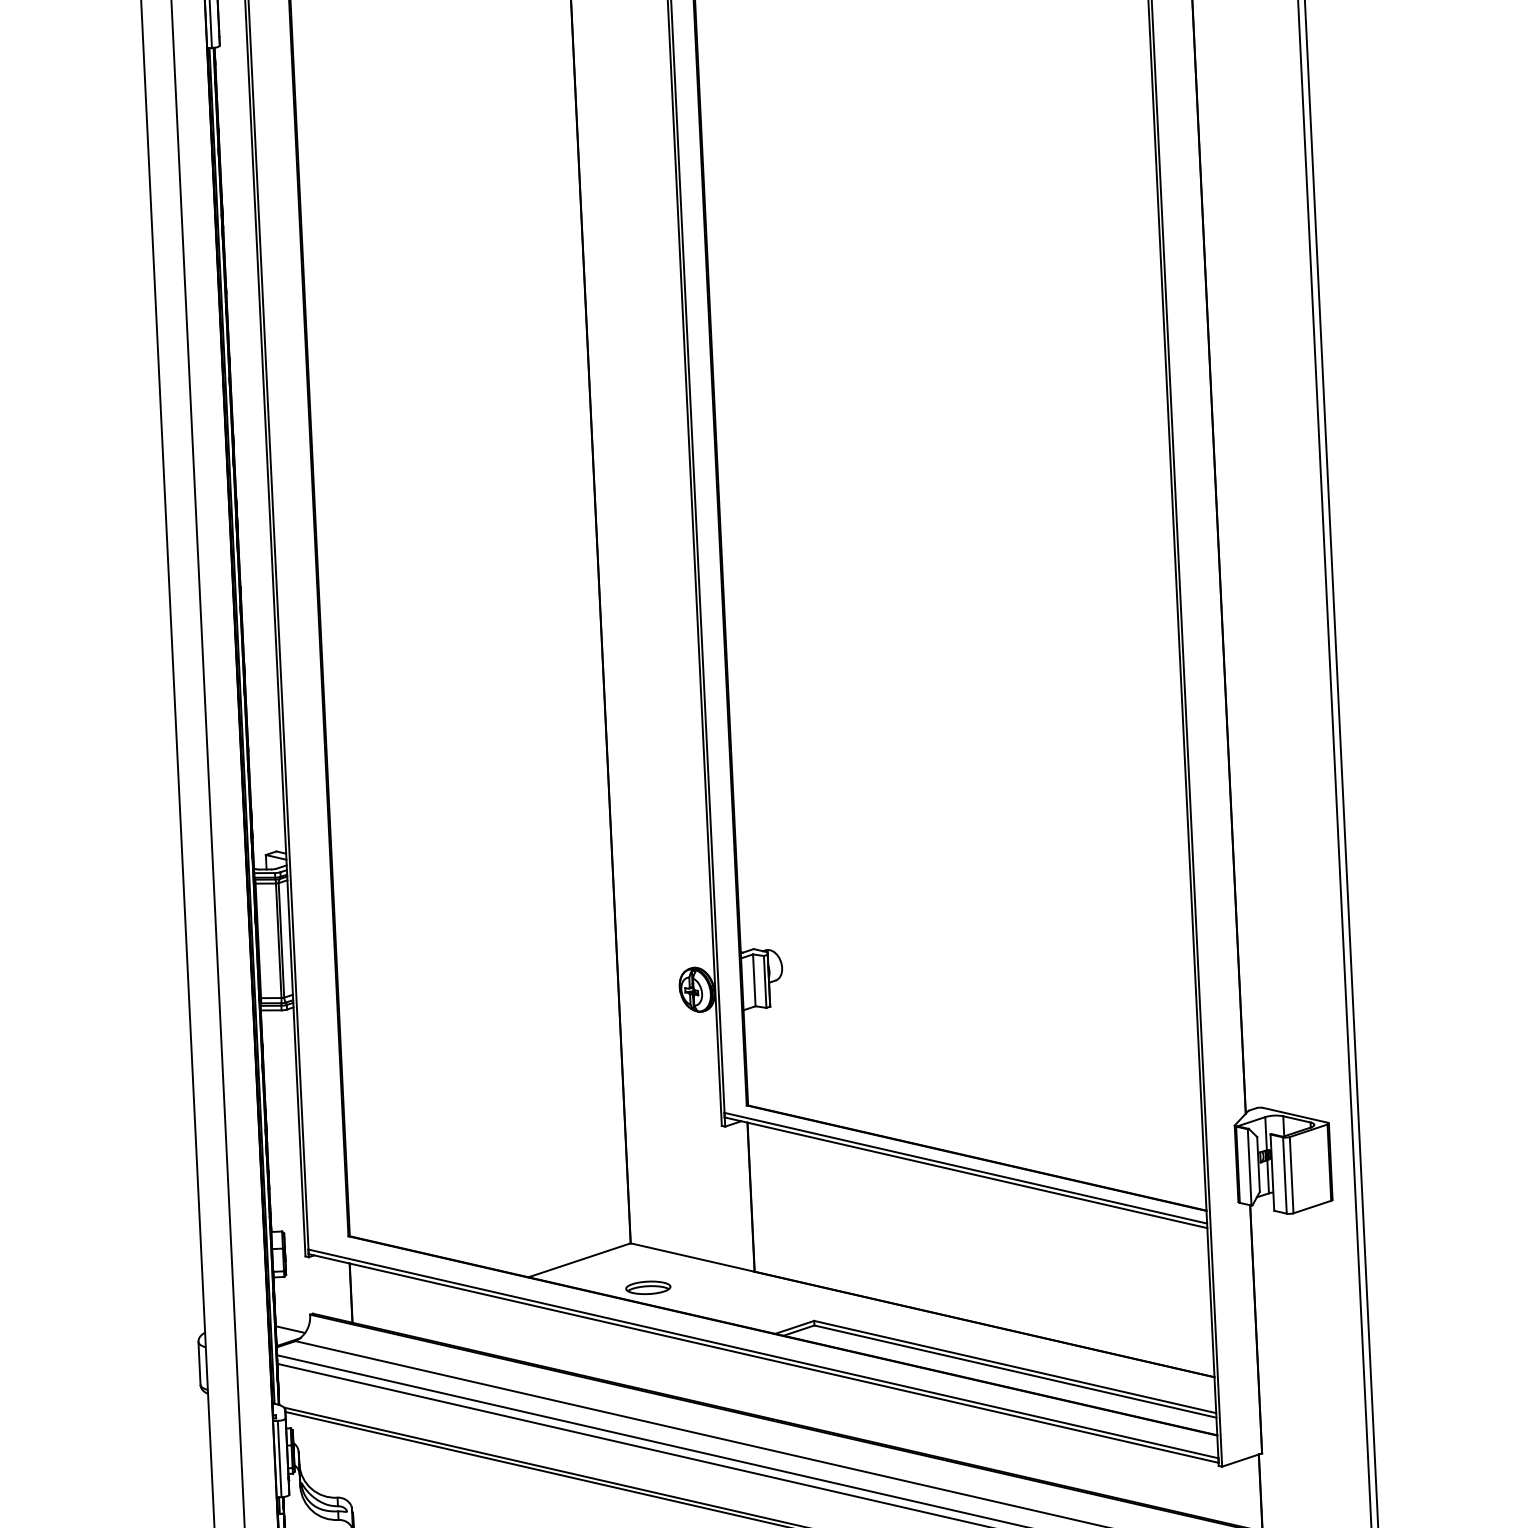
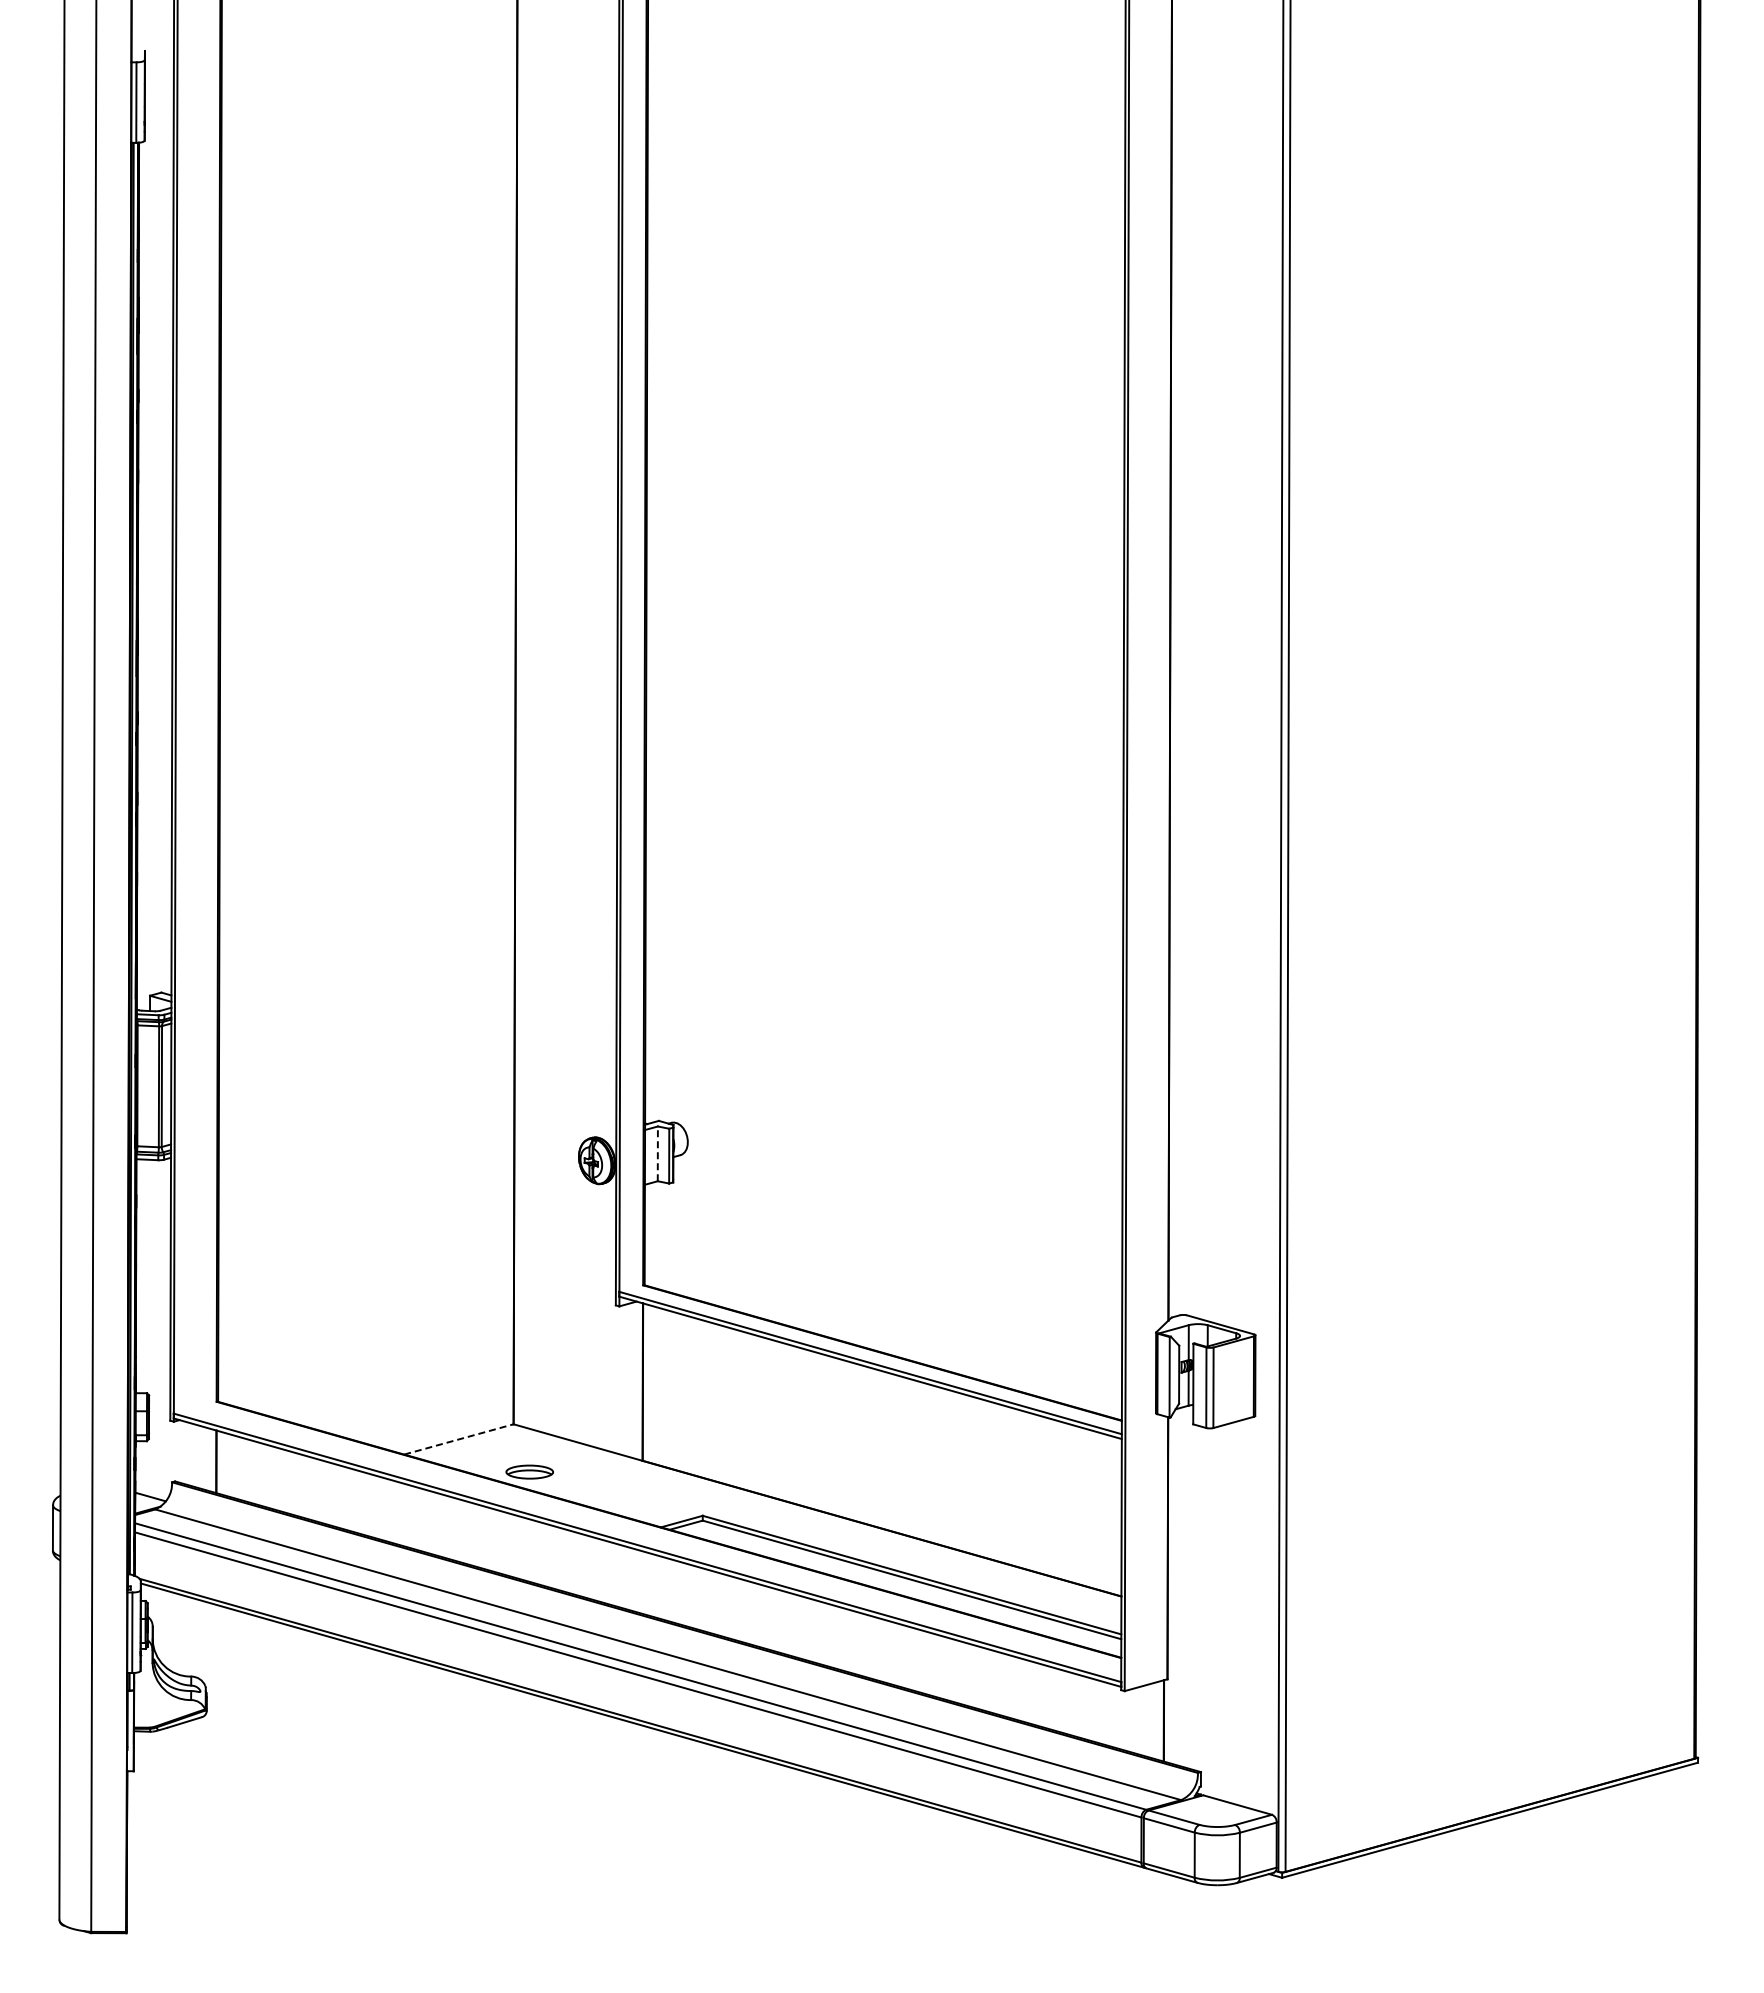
line: (753, 980) -> (657, 1153), solid -> dashed
line: (579, 1260) -> (458, 1439), solid -> dashed

